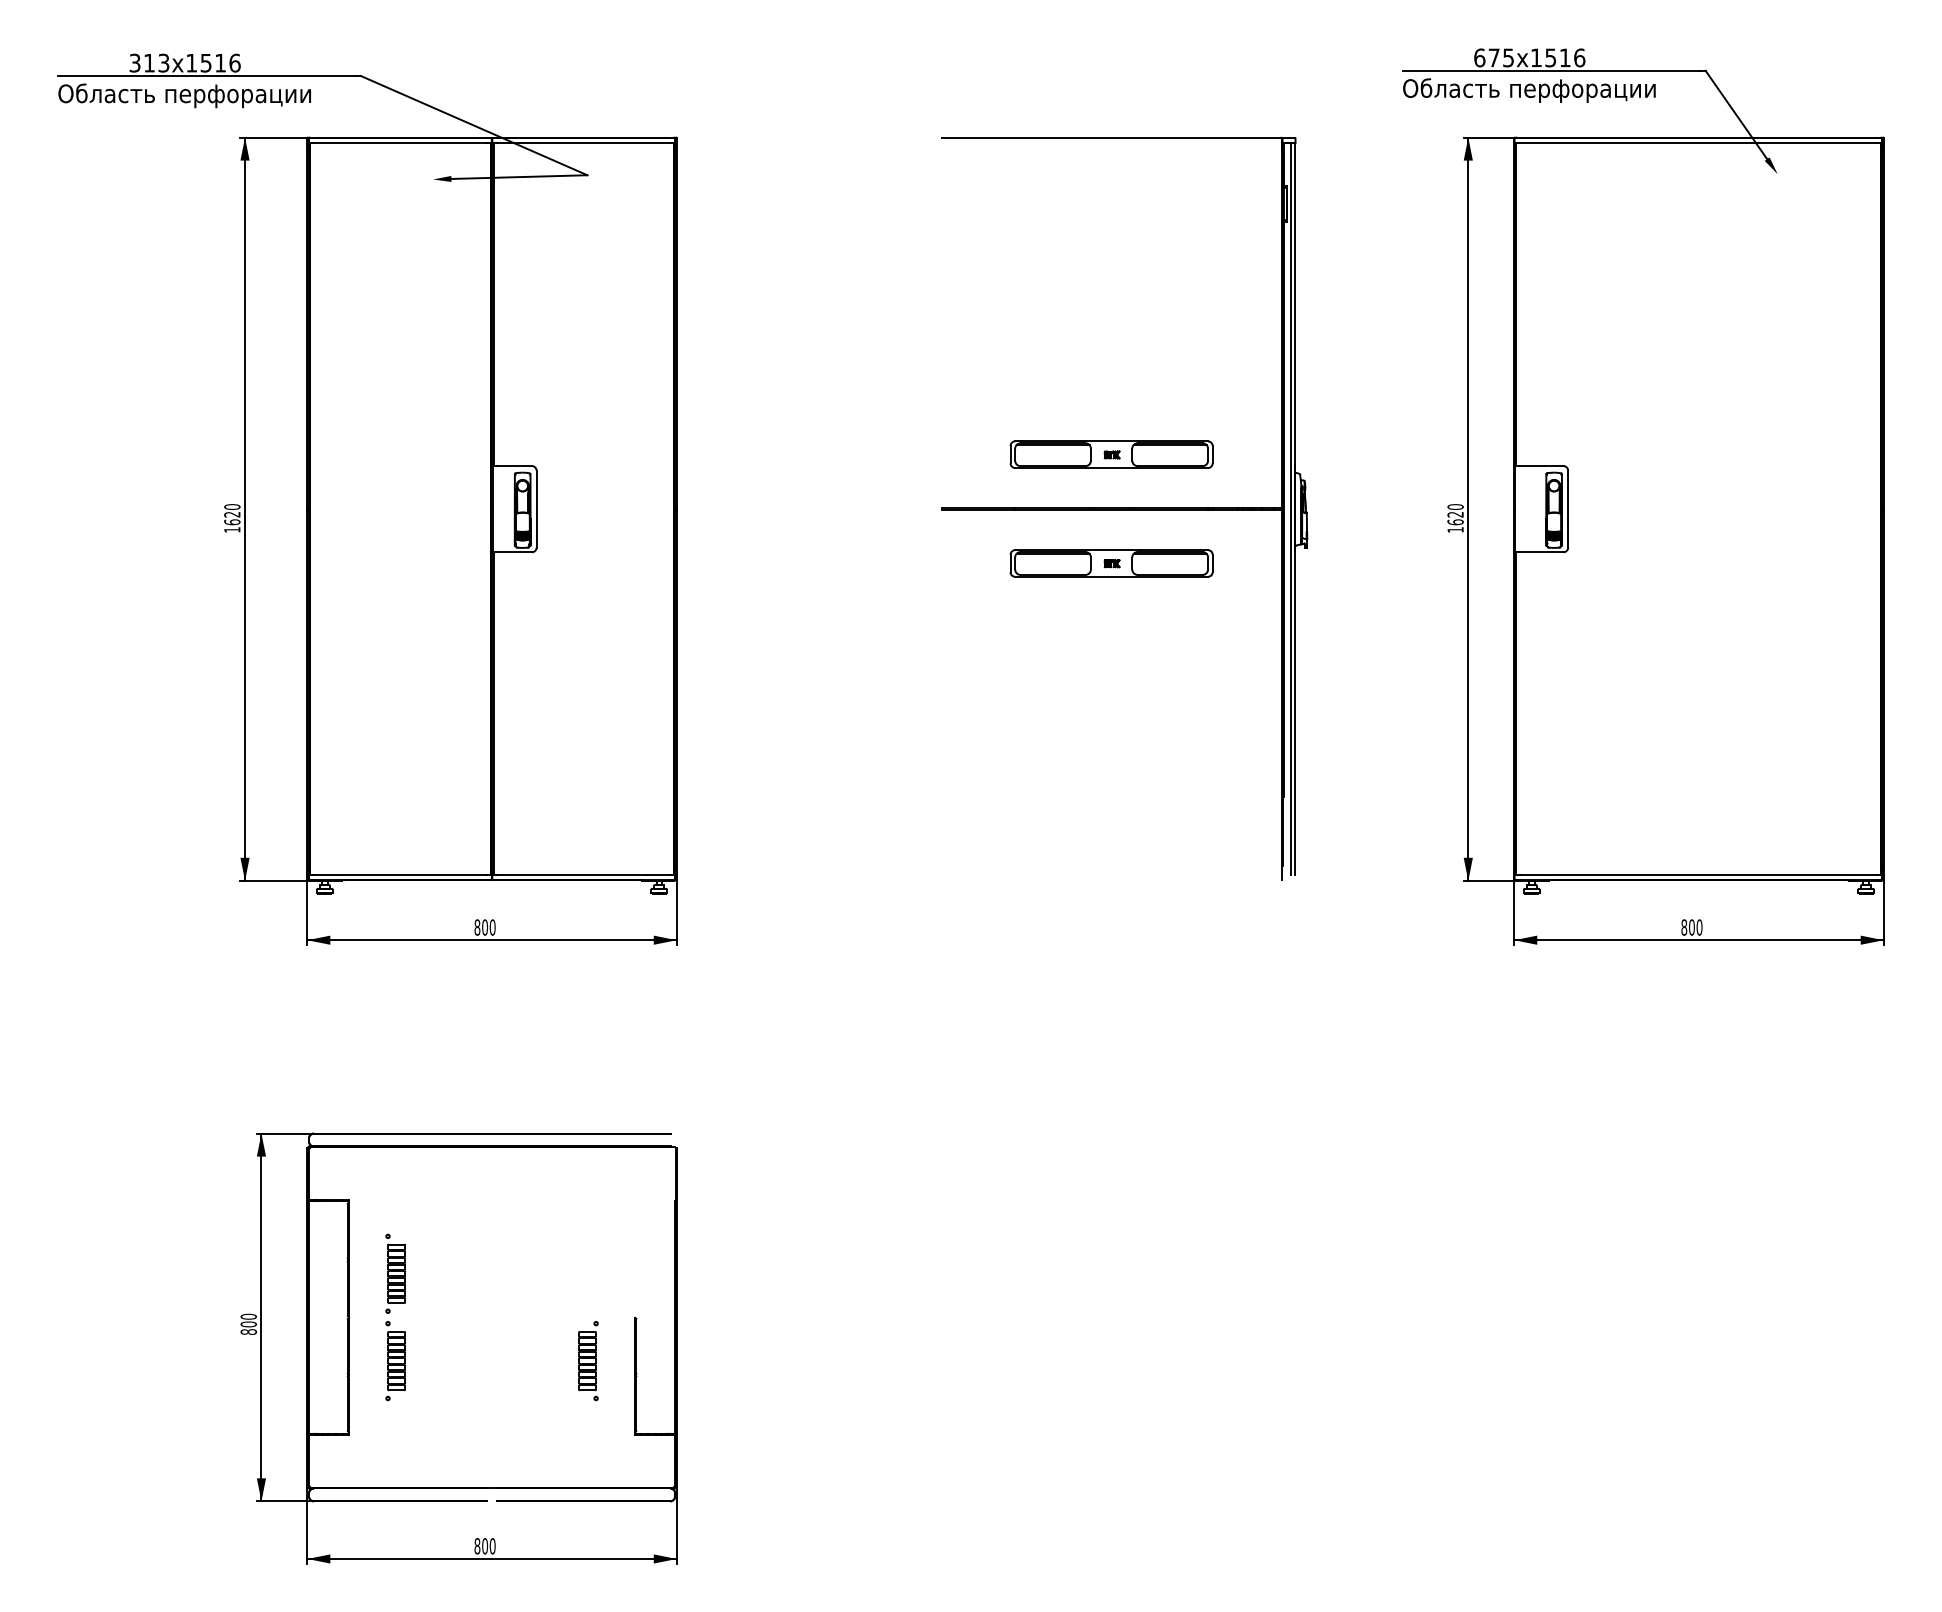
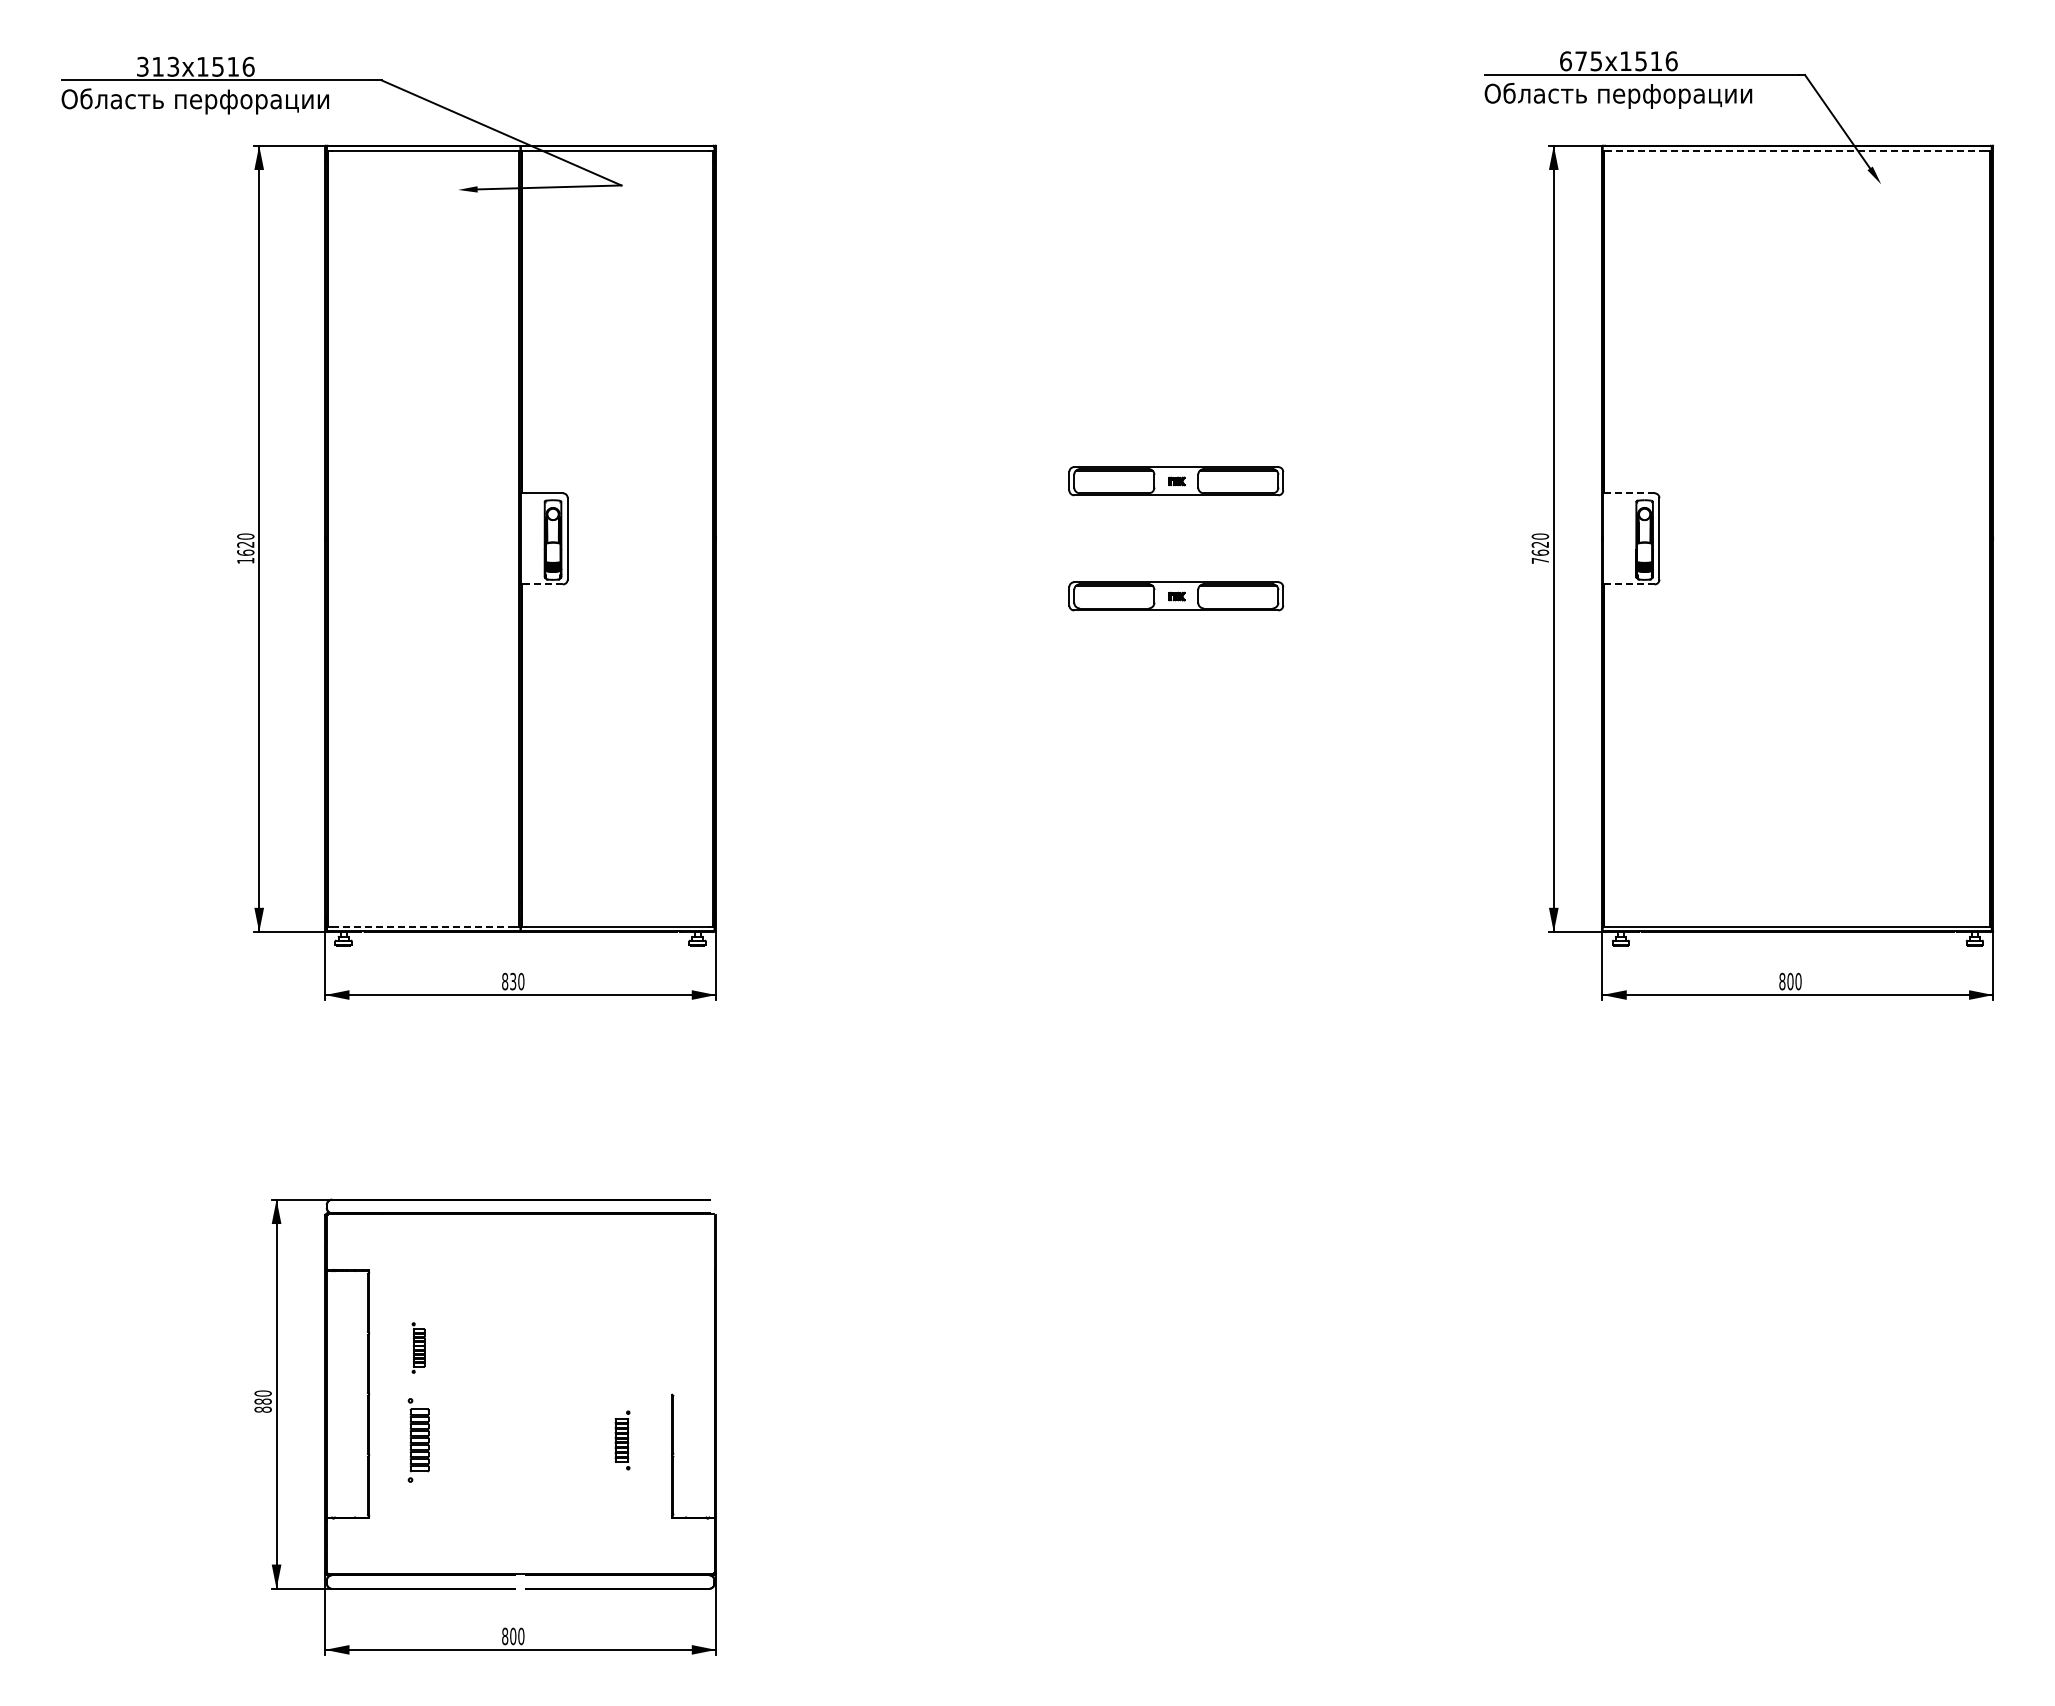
line: (1697, 143) -> (1796, 151), solid -> dashed
line: (1541, 466) -> (1631, 493), solid -> dashed
part: (1125, 507) -> (1190, 537), removed
text: (1454, 529) -> (1539, 560), 1620 -> 7620
line: (514, 552) -> (544, 584), solid -> dashed
line: (1541, 552) -> (1631, 584), solid -> dashed
line: (401, 875) -> (424, 926), solid -> dashed
text: (485, 927) -> (513, 981), 800 -> 830
part: (395, 1273) -> (418, 1347), size x0.6
text: (248, 1324) -> (262, 1401), 800 -> 880
part: (588, 1361) -> (622, 1440), size x0.7

